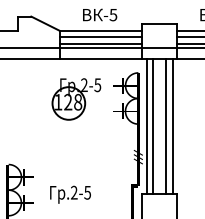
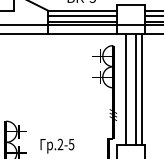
part: (76, 99) -> (62, 67), removed
line: (146, 125) -> (120, 89), removed

